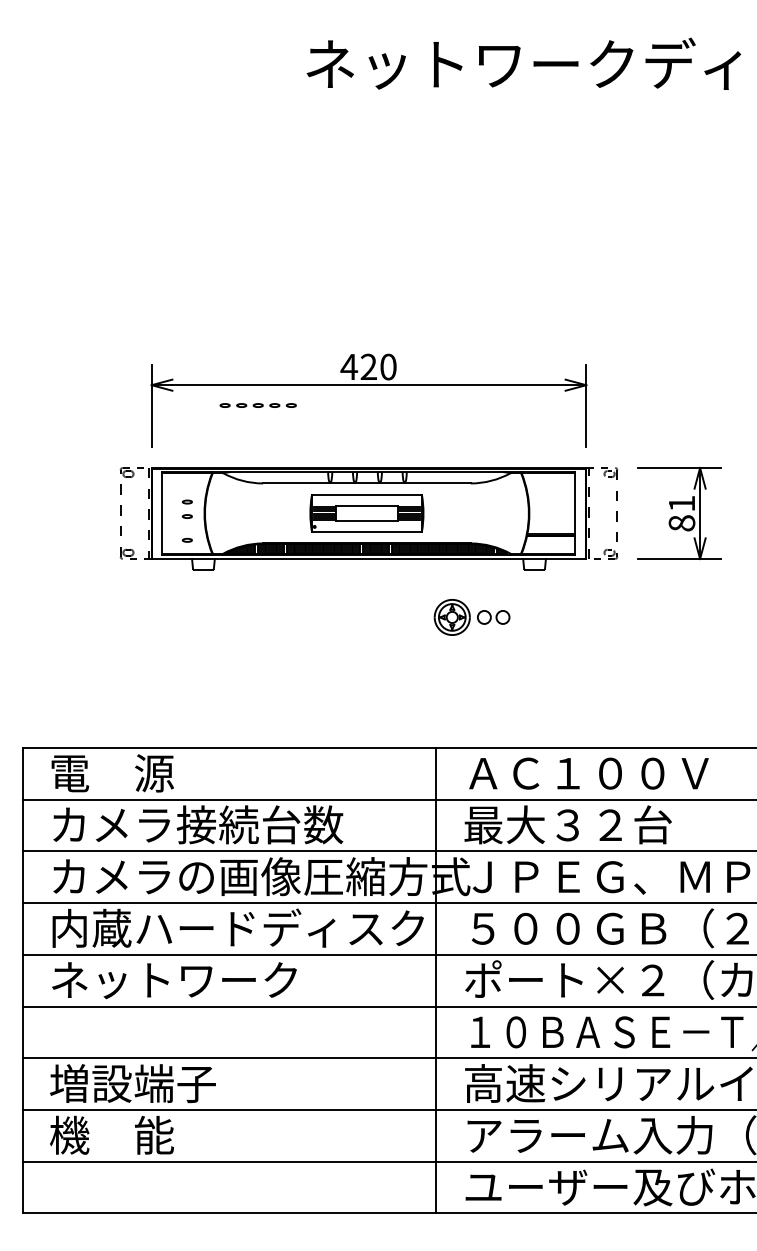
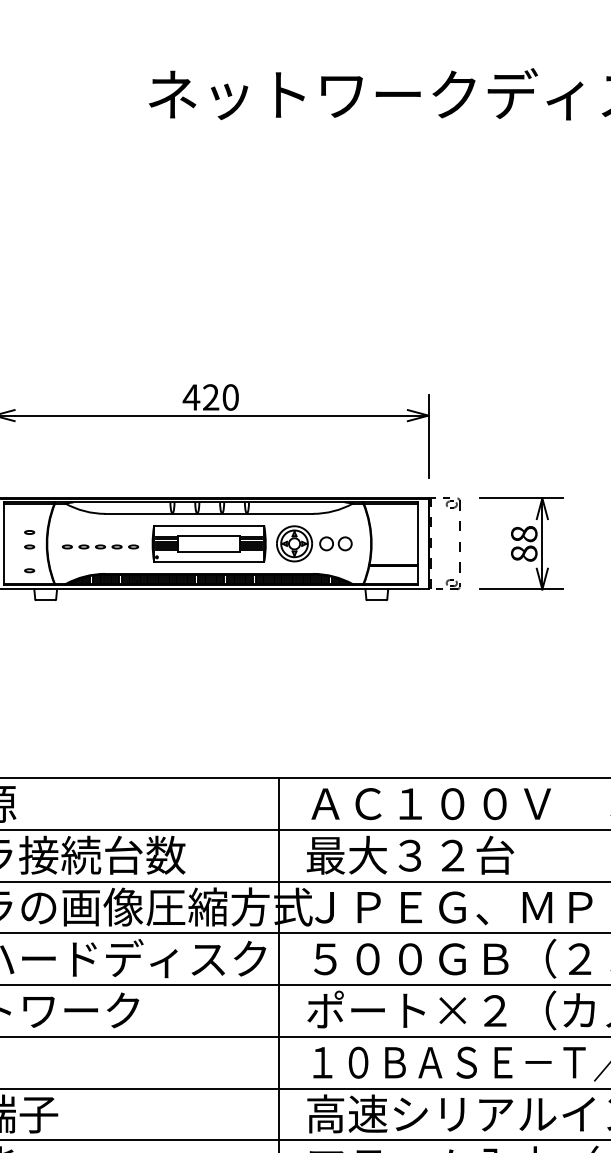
line: (257, 404) -> (99, 545), moved
text: (681, 503) -> (523, 533), 81 -> 88
part: (471, 617) -> (313, 543), moved

